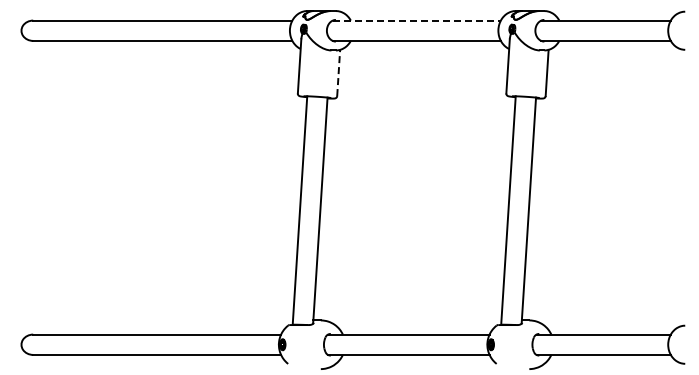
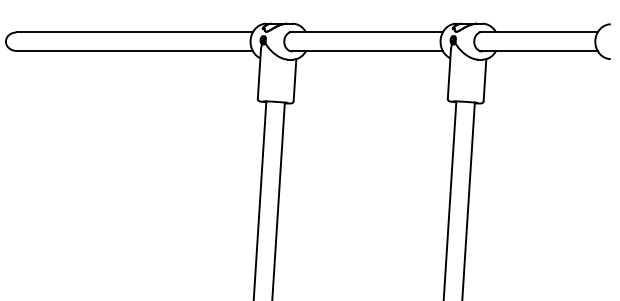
line: (417, 20) -> (366, 32), dashed -> solid
line: (338, 72) -> (294, 79), dashed -> solid

